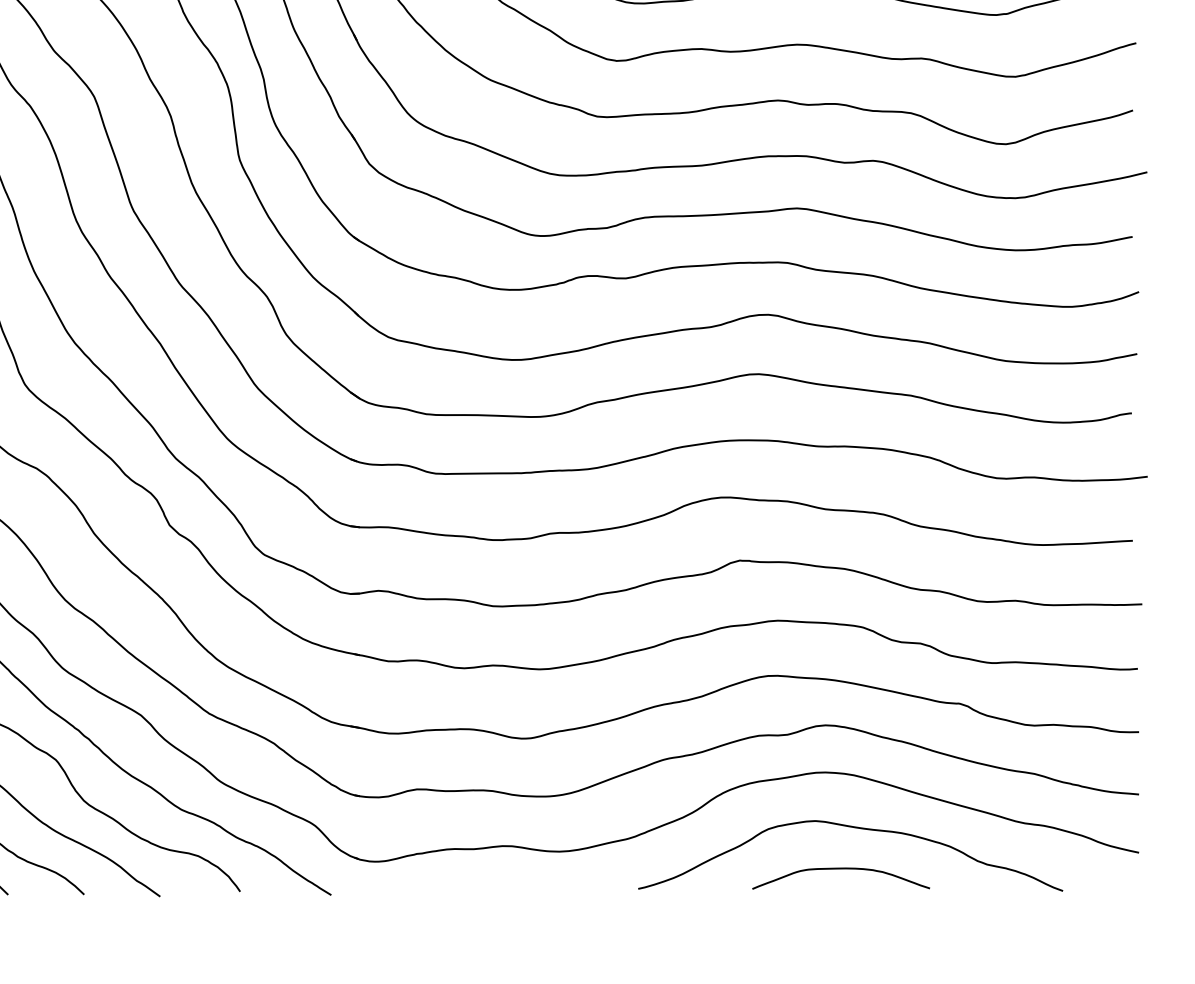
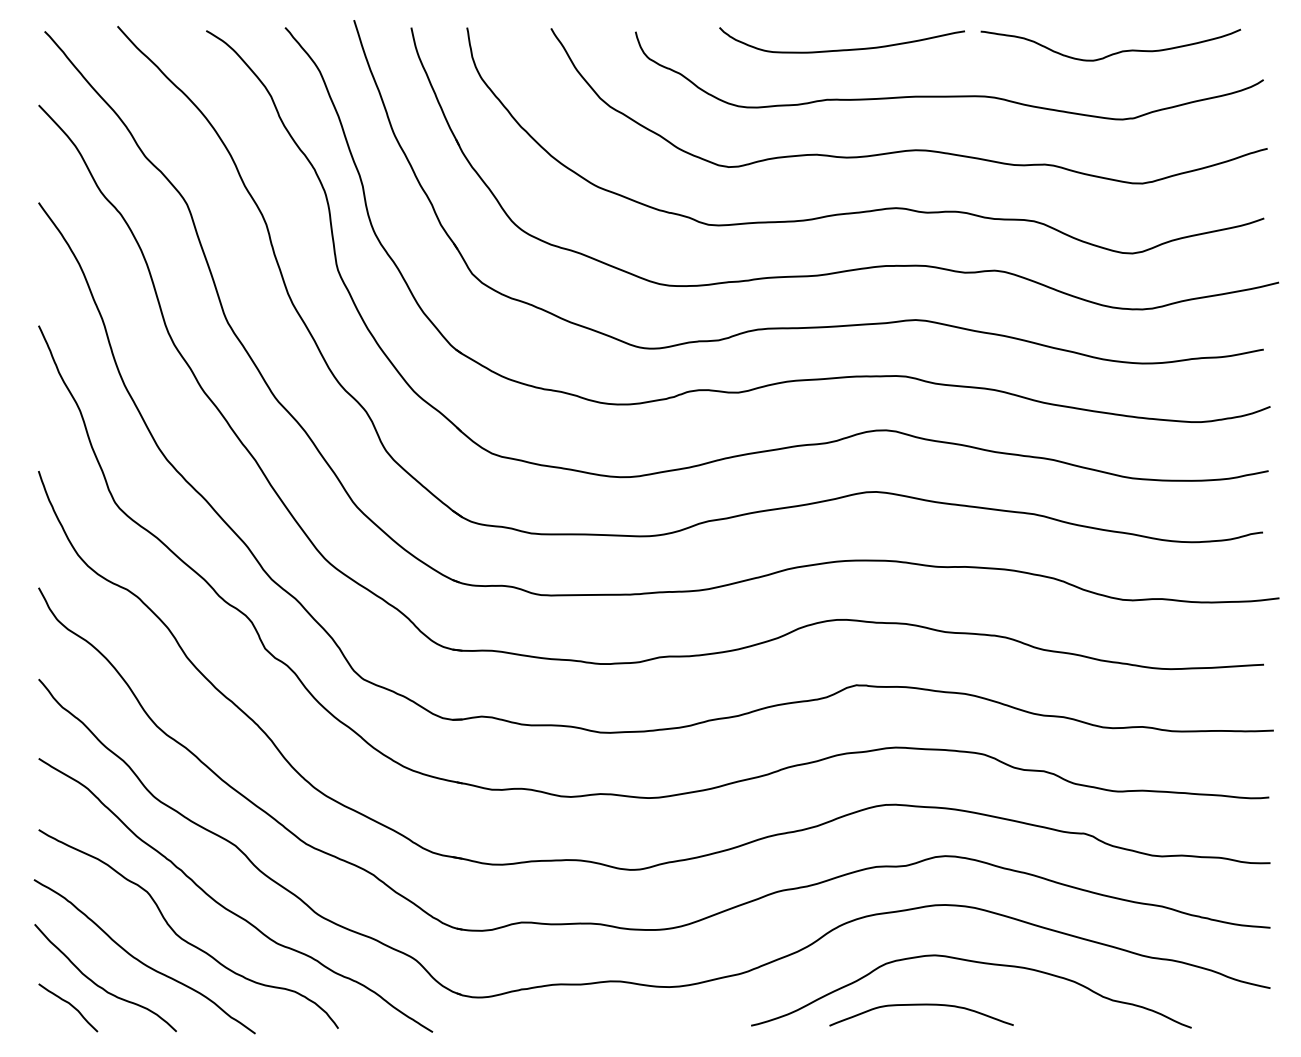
curve: (841, 869) -> (921, 1005), moved

